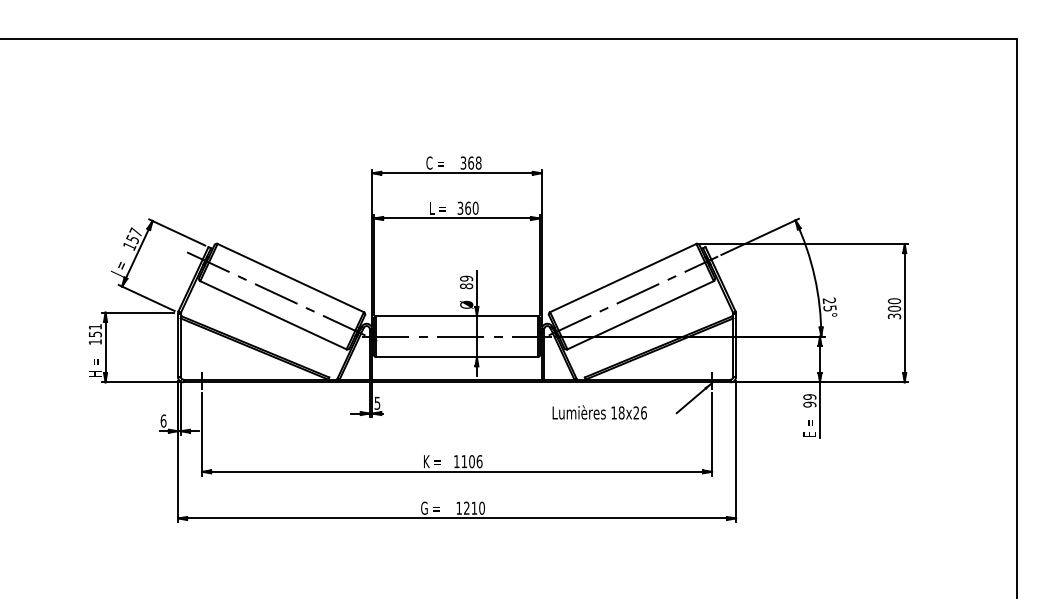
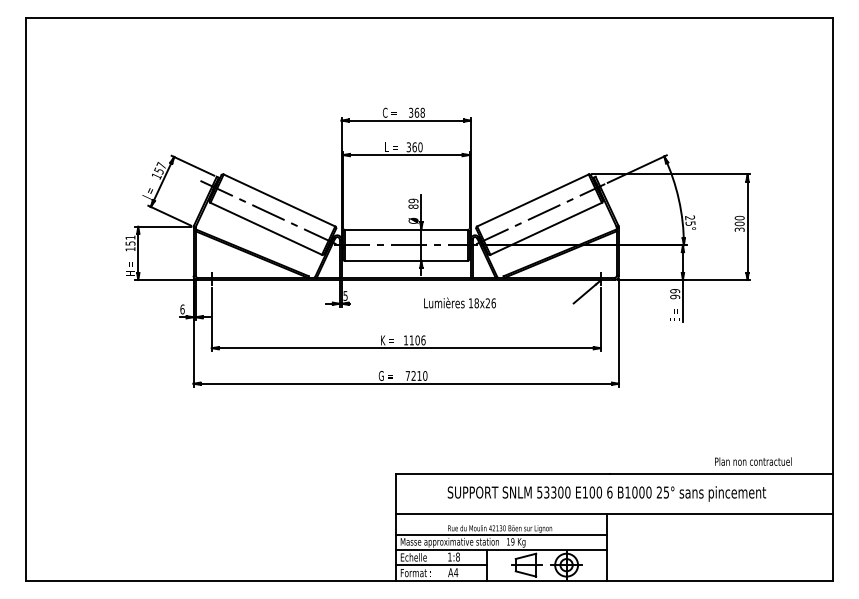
text: (599, 411) -> (459, 302), moved
text: (458, 507) -> (407, 375), 1210 -> 7210

